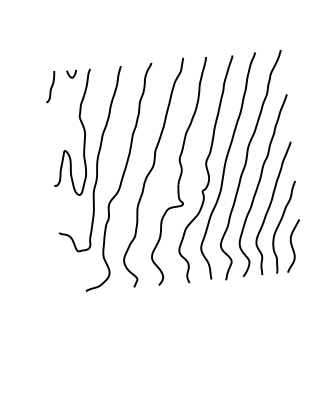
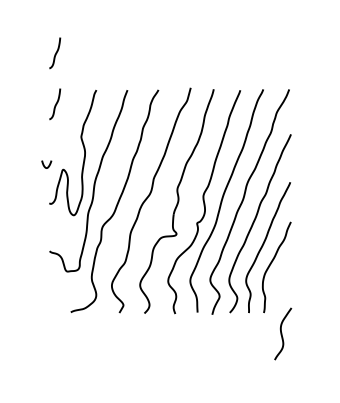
curve: (46, 36) -> (55, 53), added
curve: (69, 74) -> (44, 164), moved
curve: (292, 245) -> (282, 333), moved

